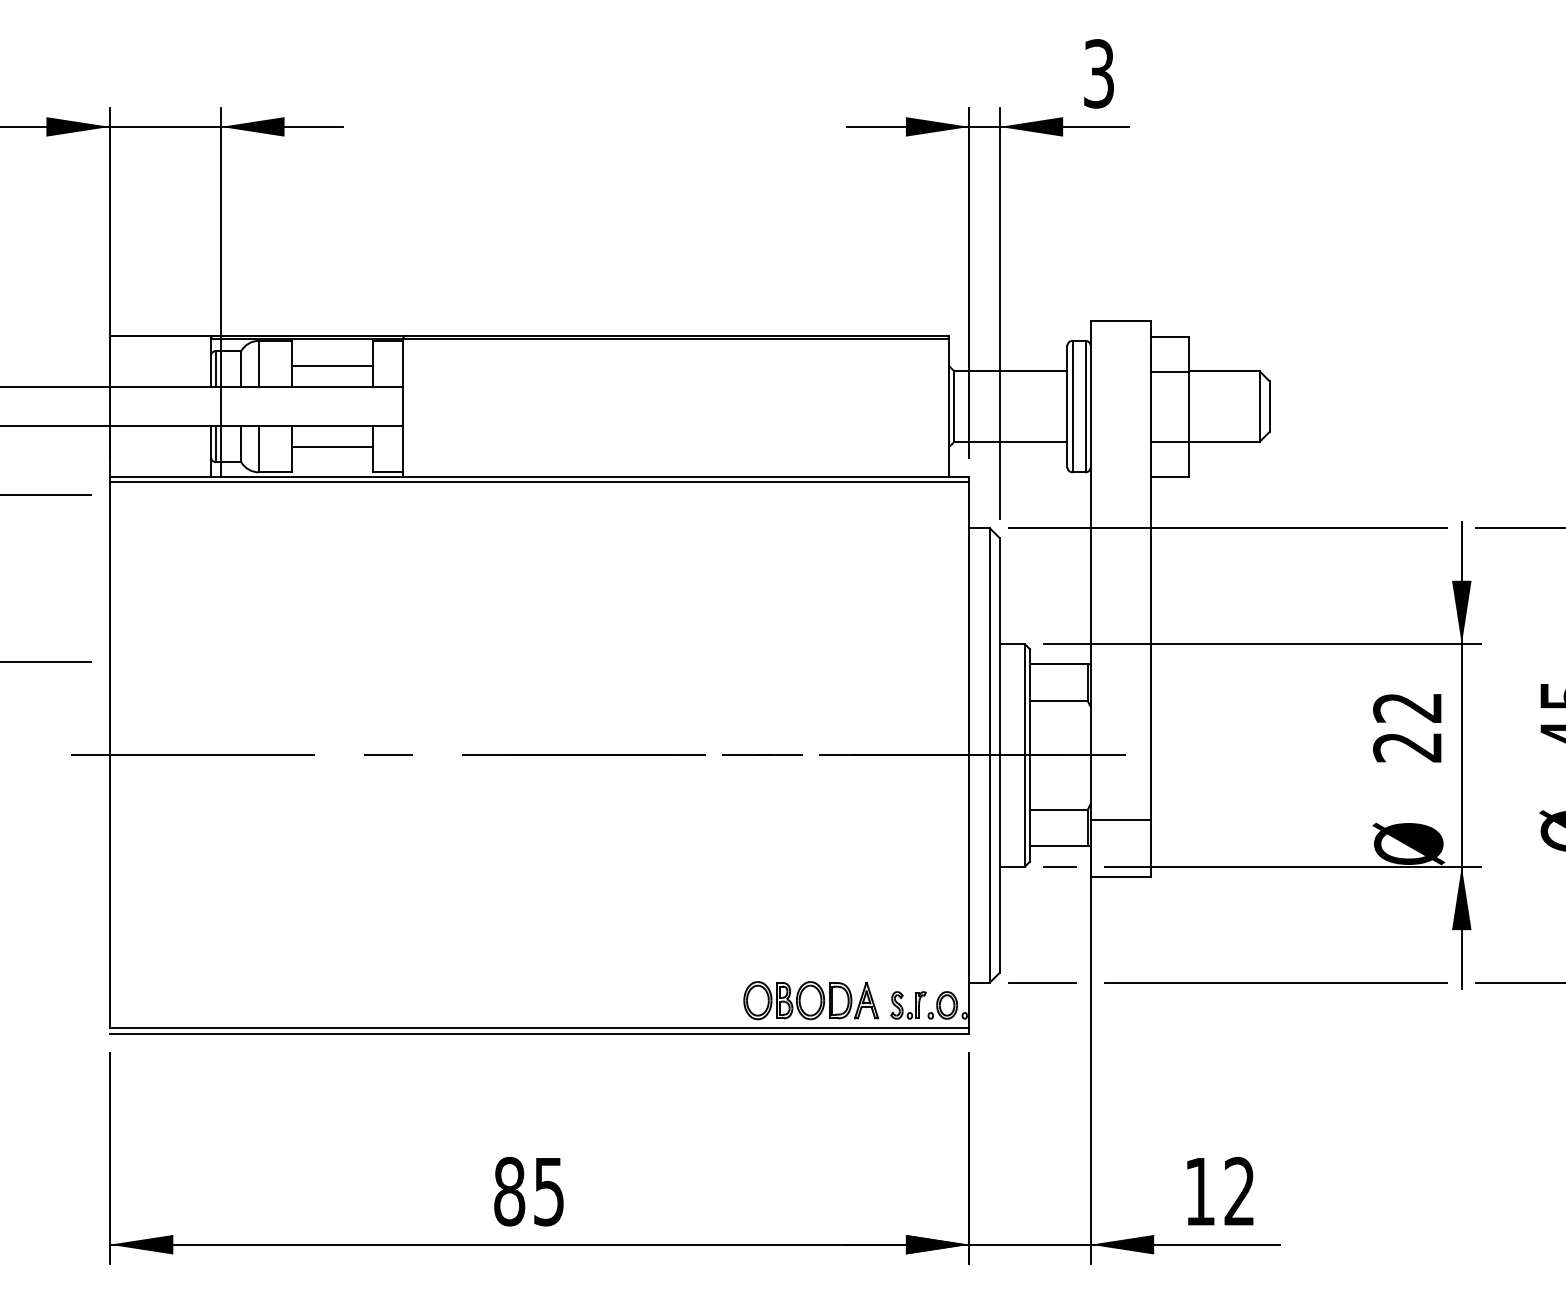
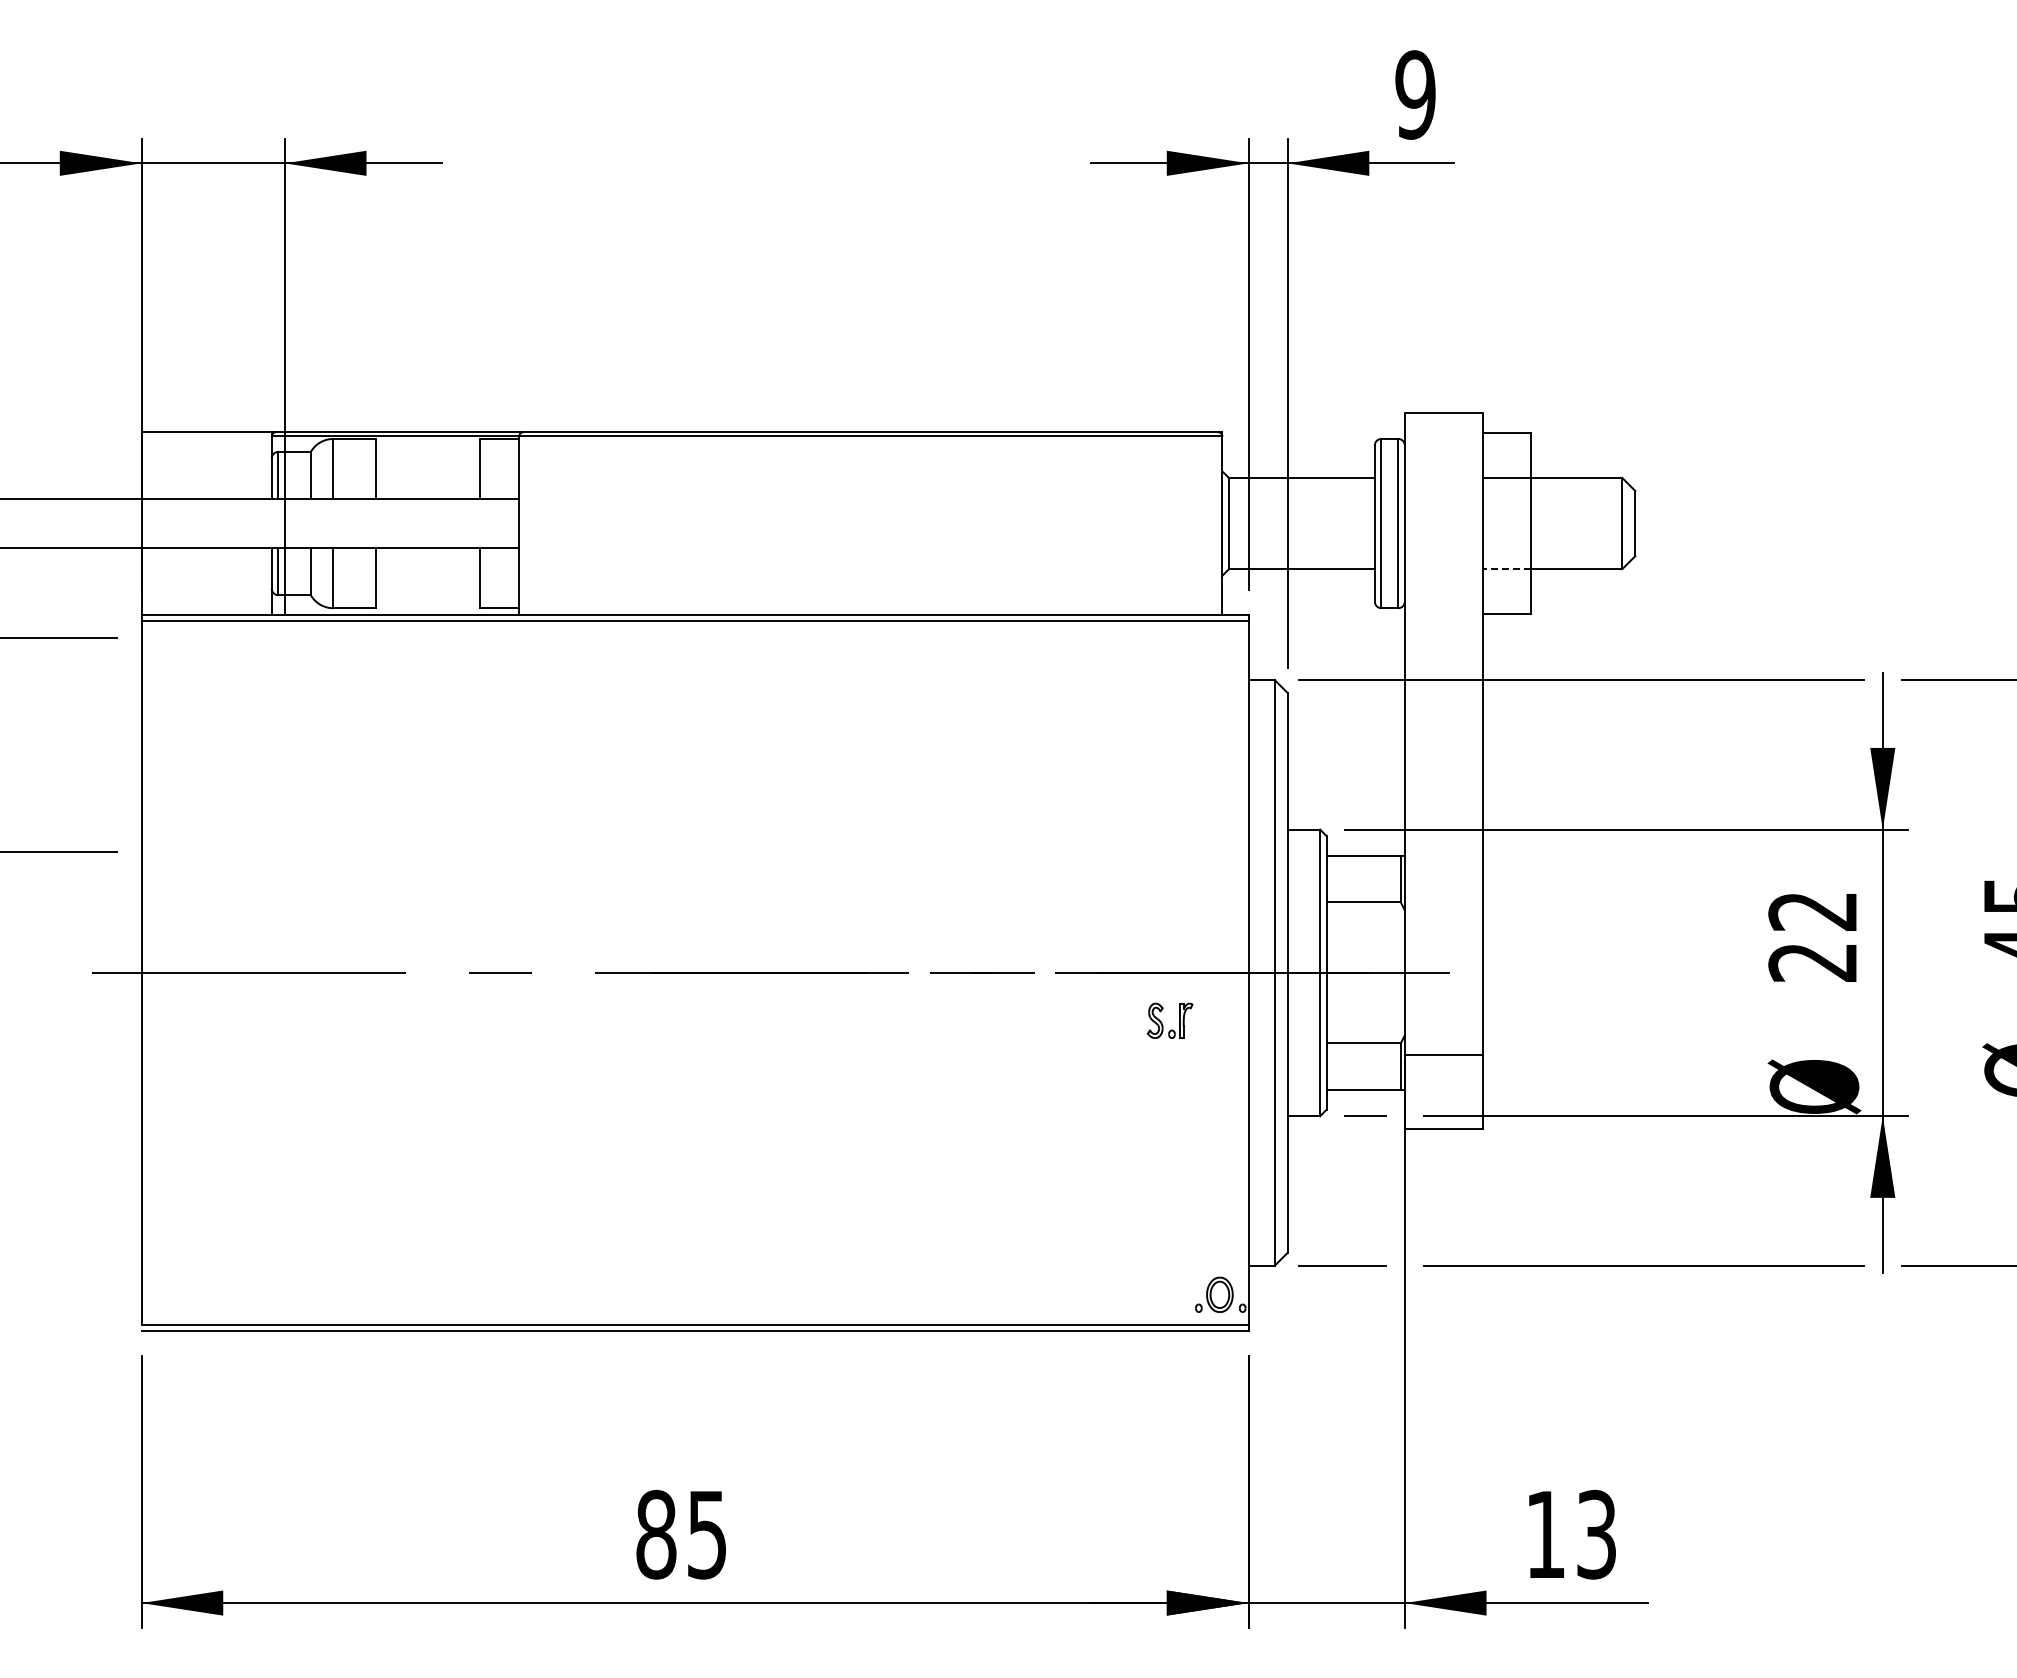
text: (1098, 73) -> (1415, 94), 3 -> 9
line: (331, 366) -> (427, 471), removed
line: (1169, 441) -> (1506, 568), solid -> dashed
line: (331, 446) -> (427, 575), removed
part: (810, 1000) -> (1044, 1288), removed
part: (902, 1006) -> (1162, 1022), moved
text: (1239, 1191) -> (1596, 1534), 12 -> 13

